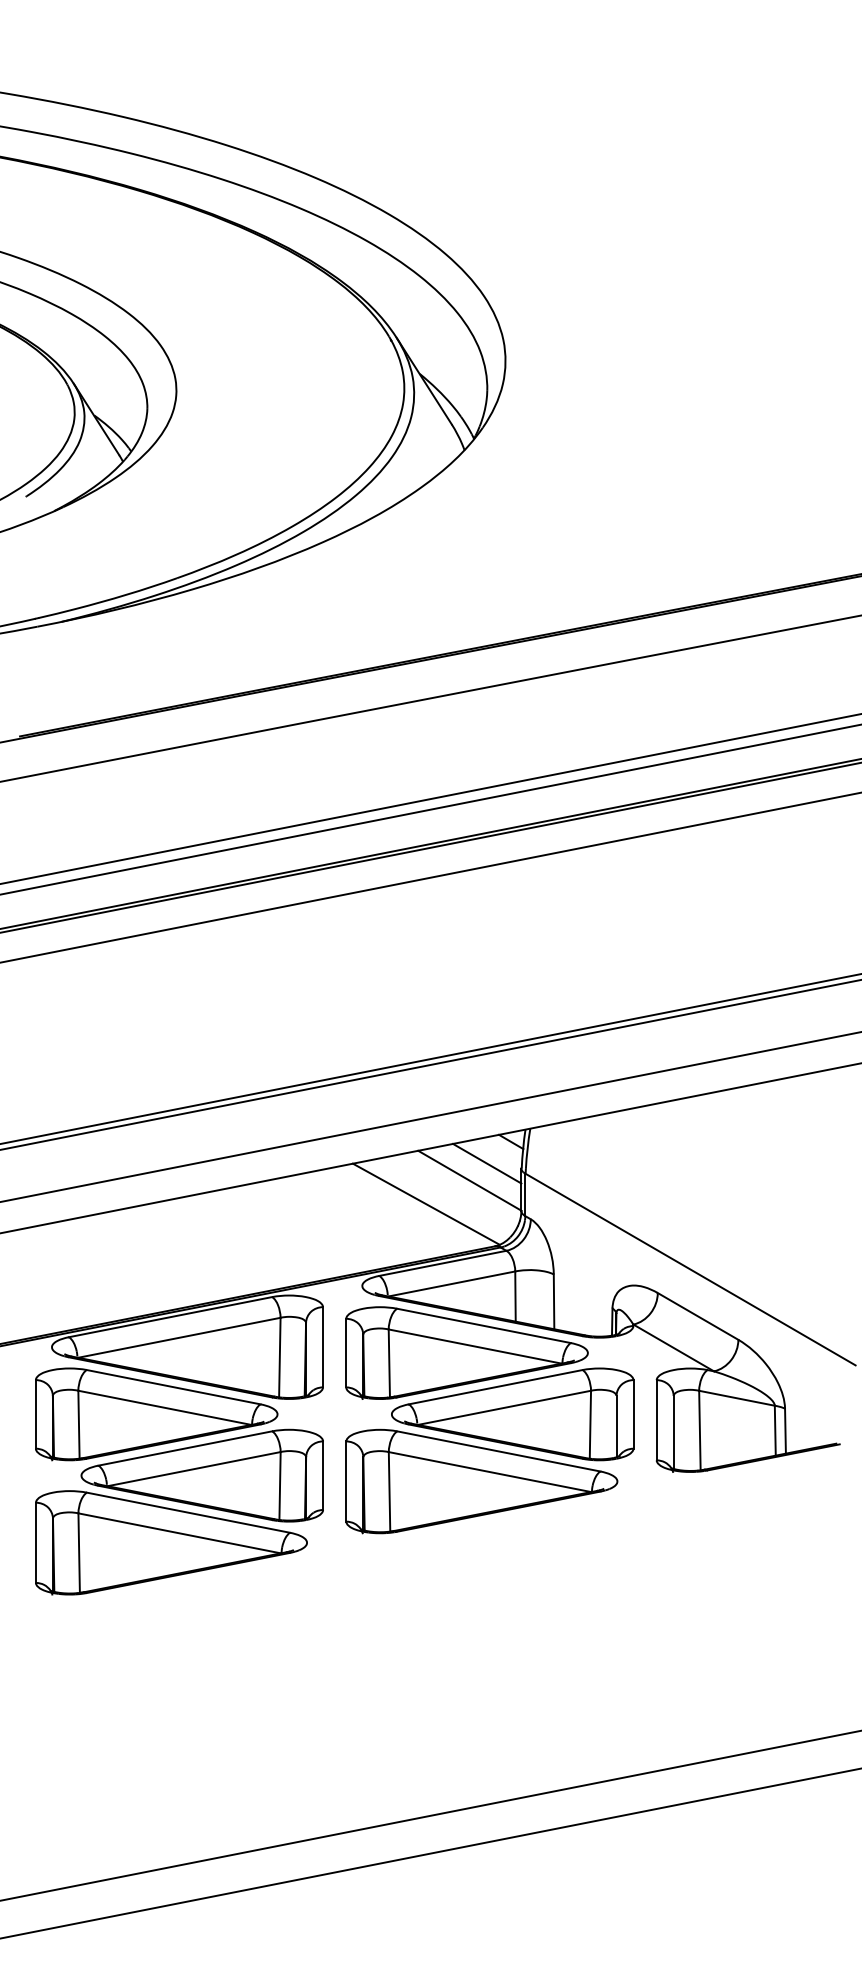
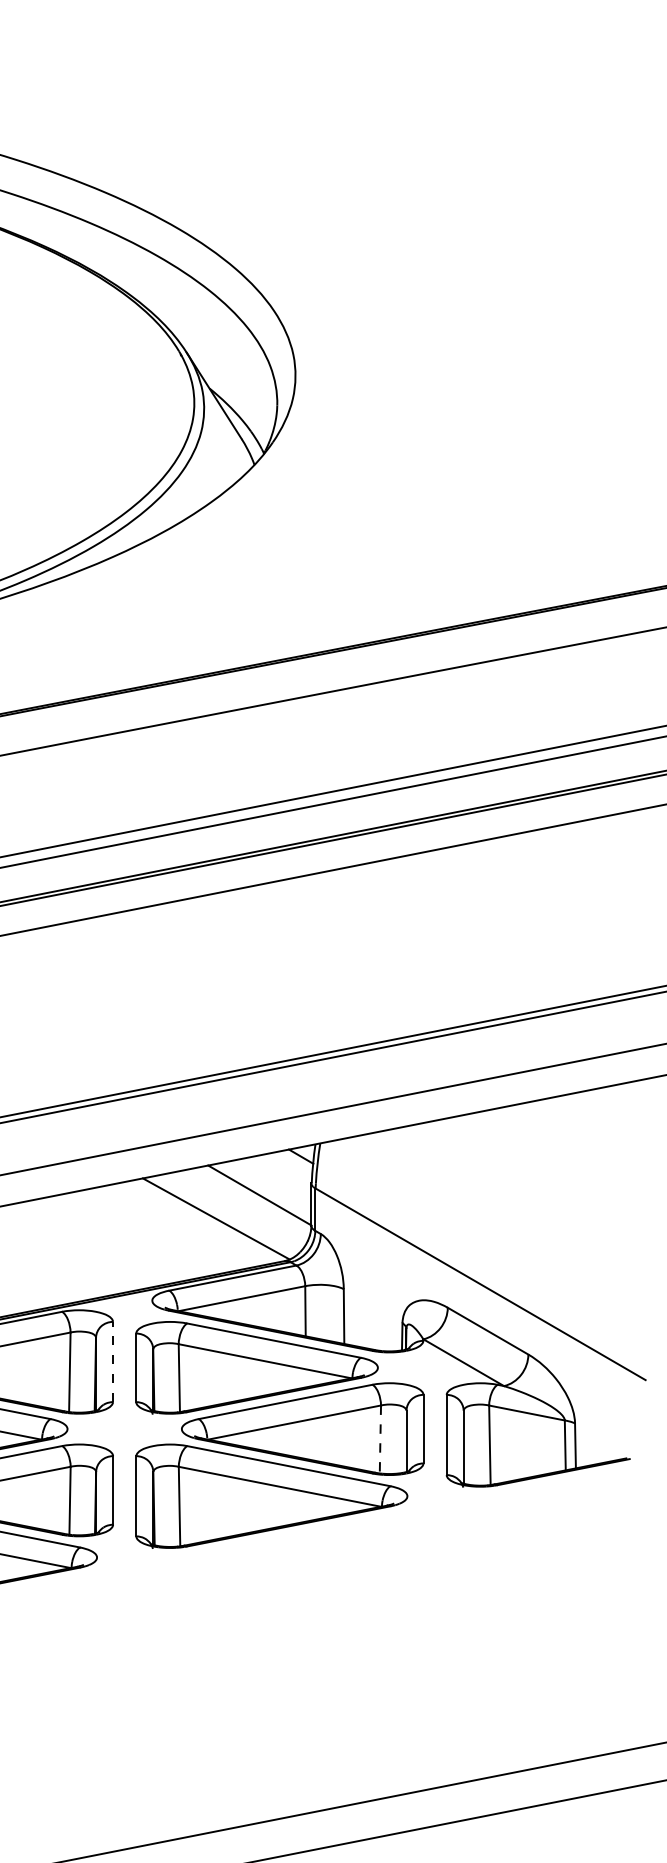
line: (487, 1163) -> (277, 1178), removed
line: (323, 1346) -> (113, 1361), solid -> dashed
line: (590, 1424) -> (380, 1439), solid -> dashed

